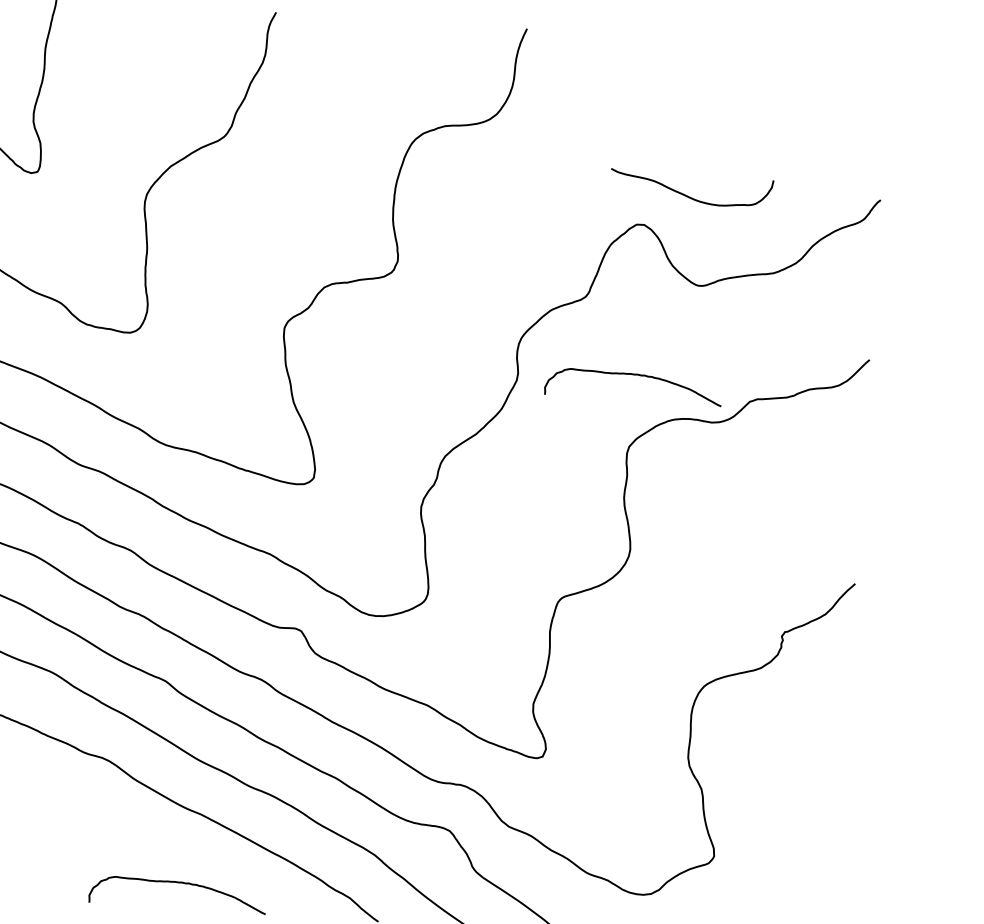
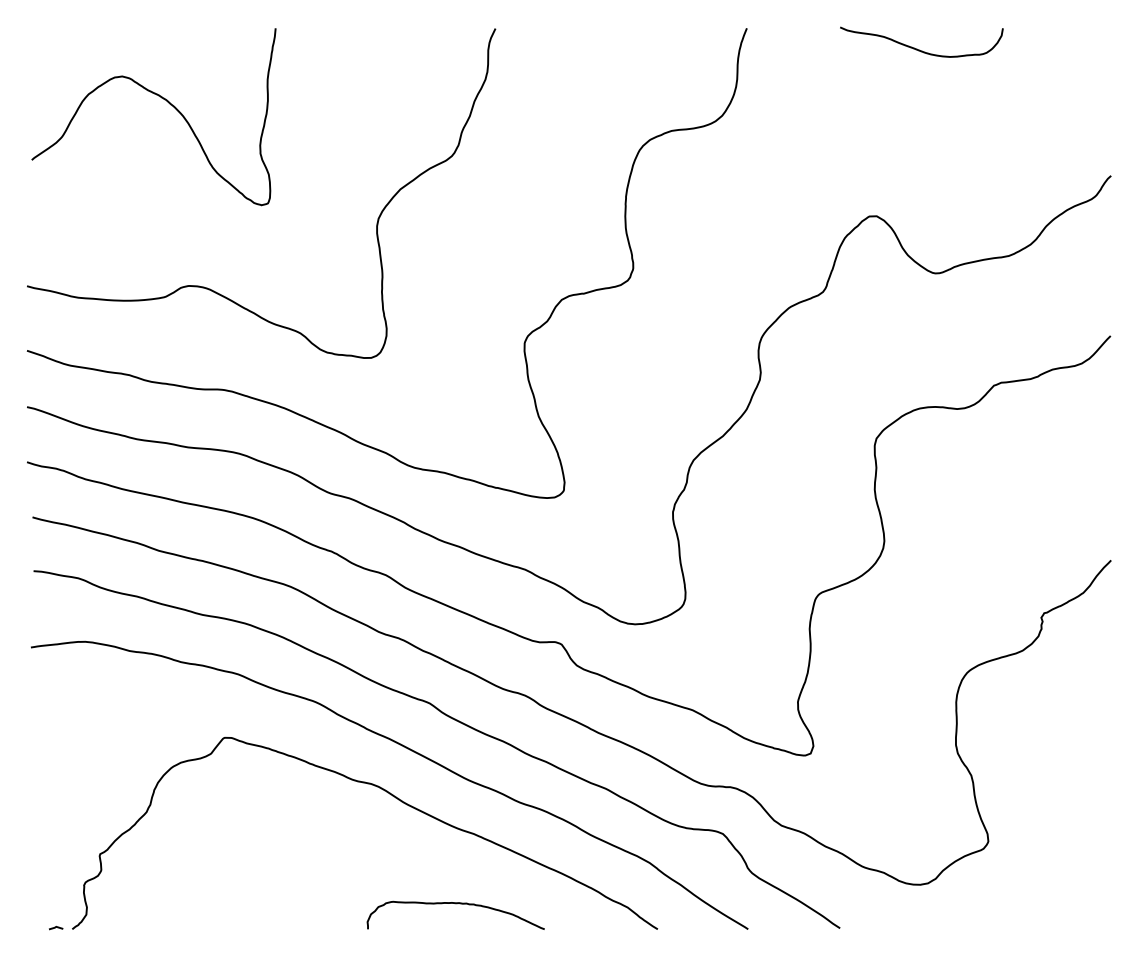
curve: (687, 194) -> (917, 48), moved
curve: (633, 375) -> (876, 367), removed

